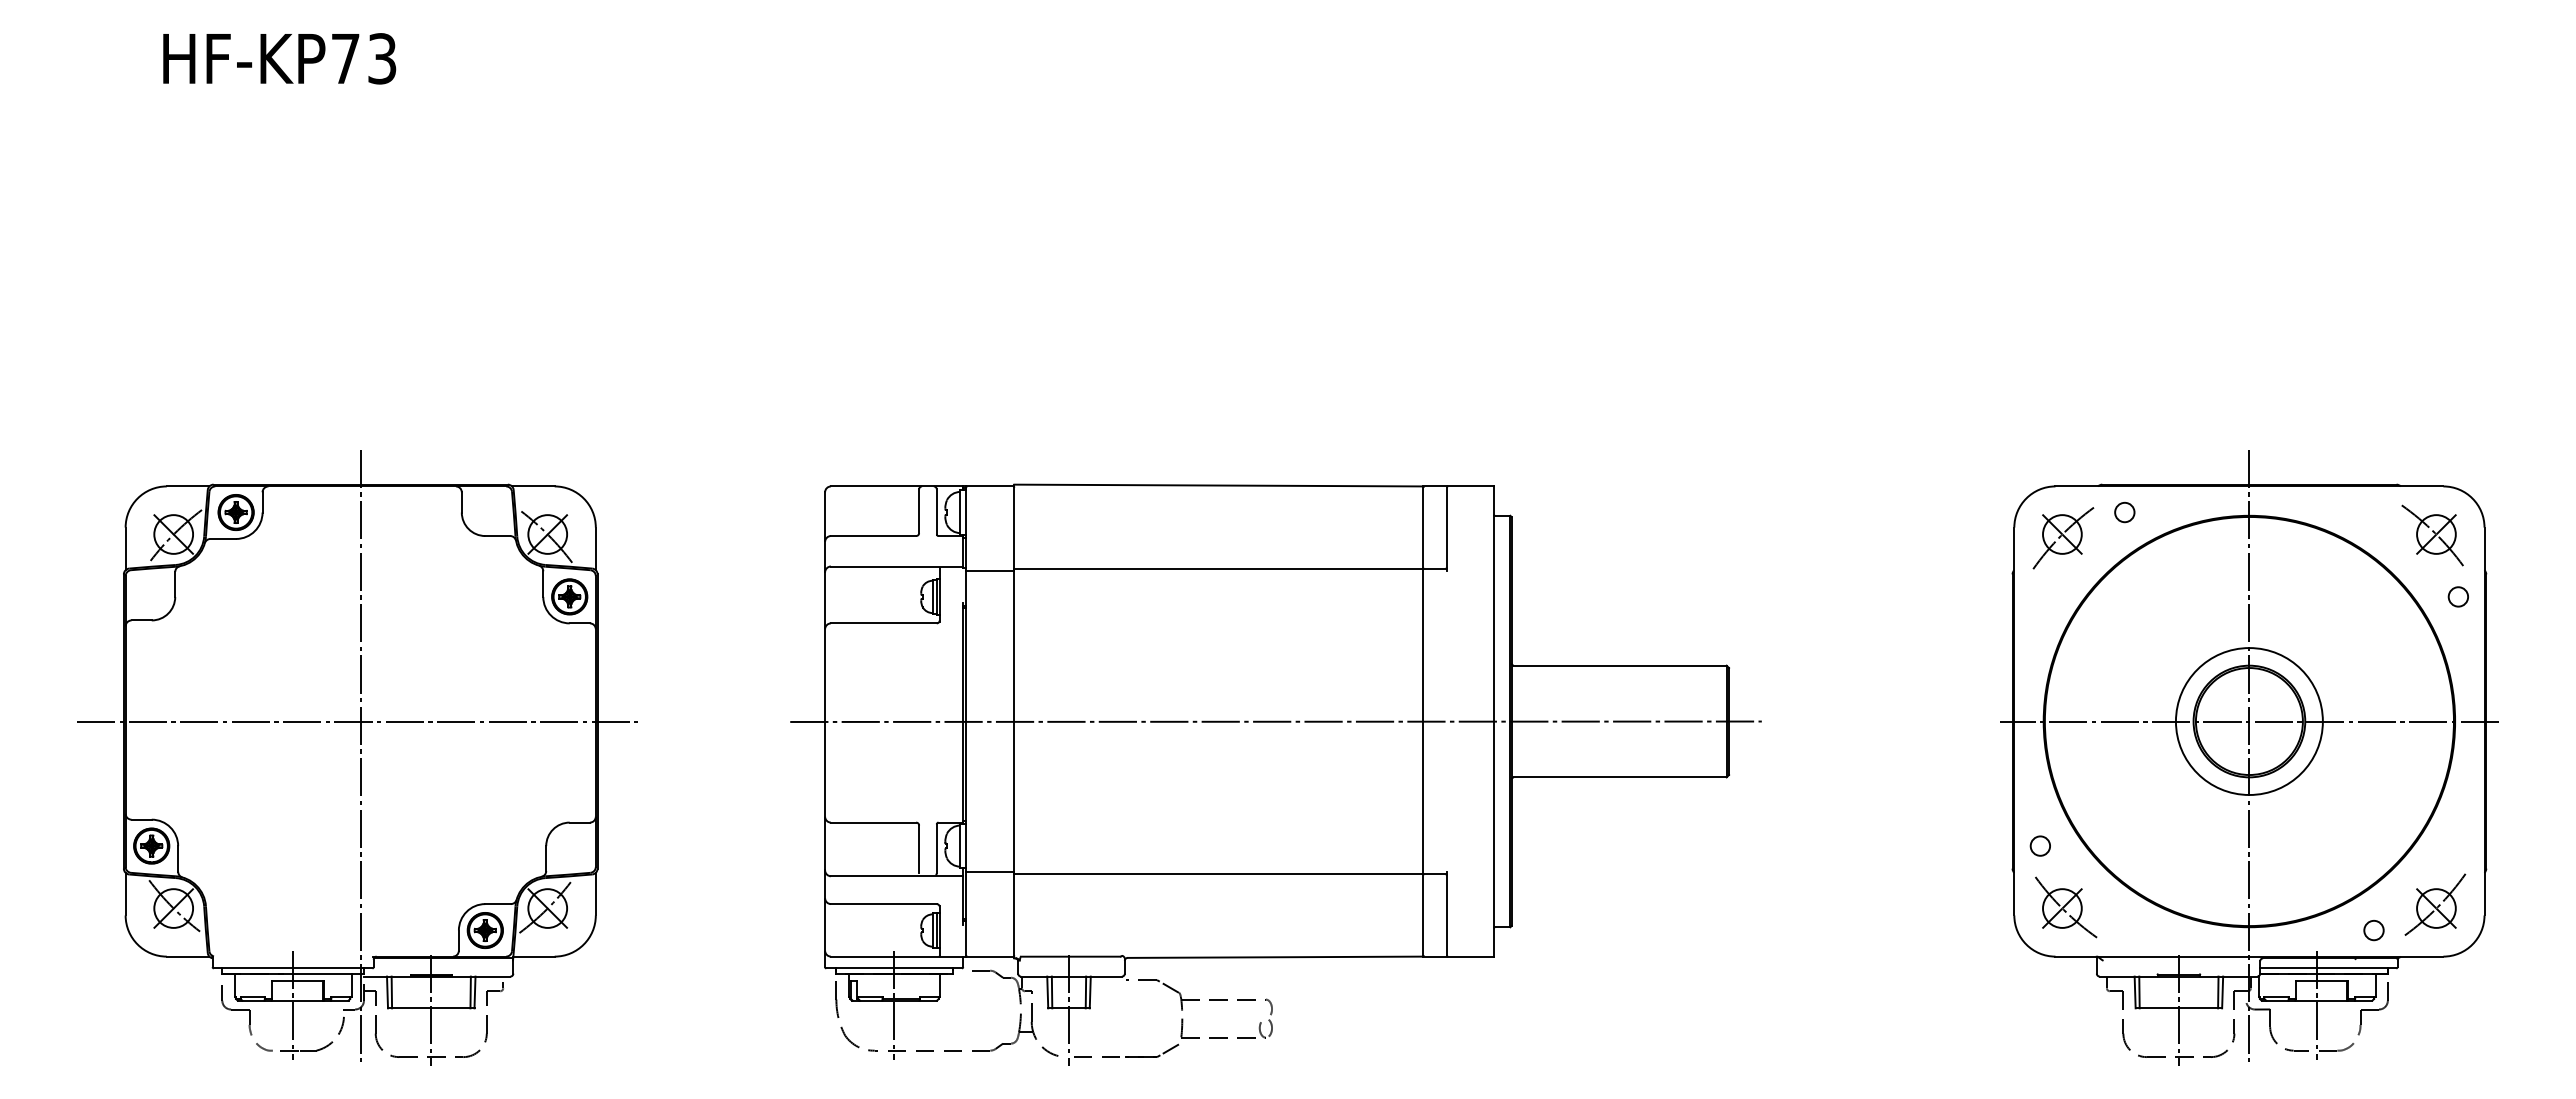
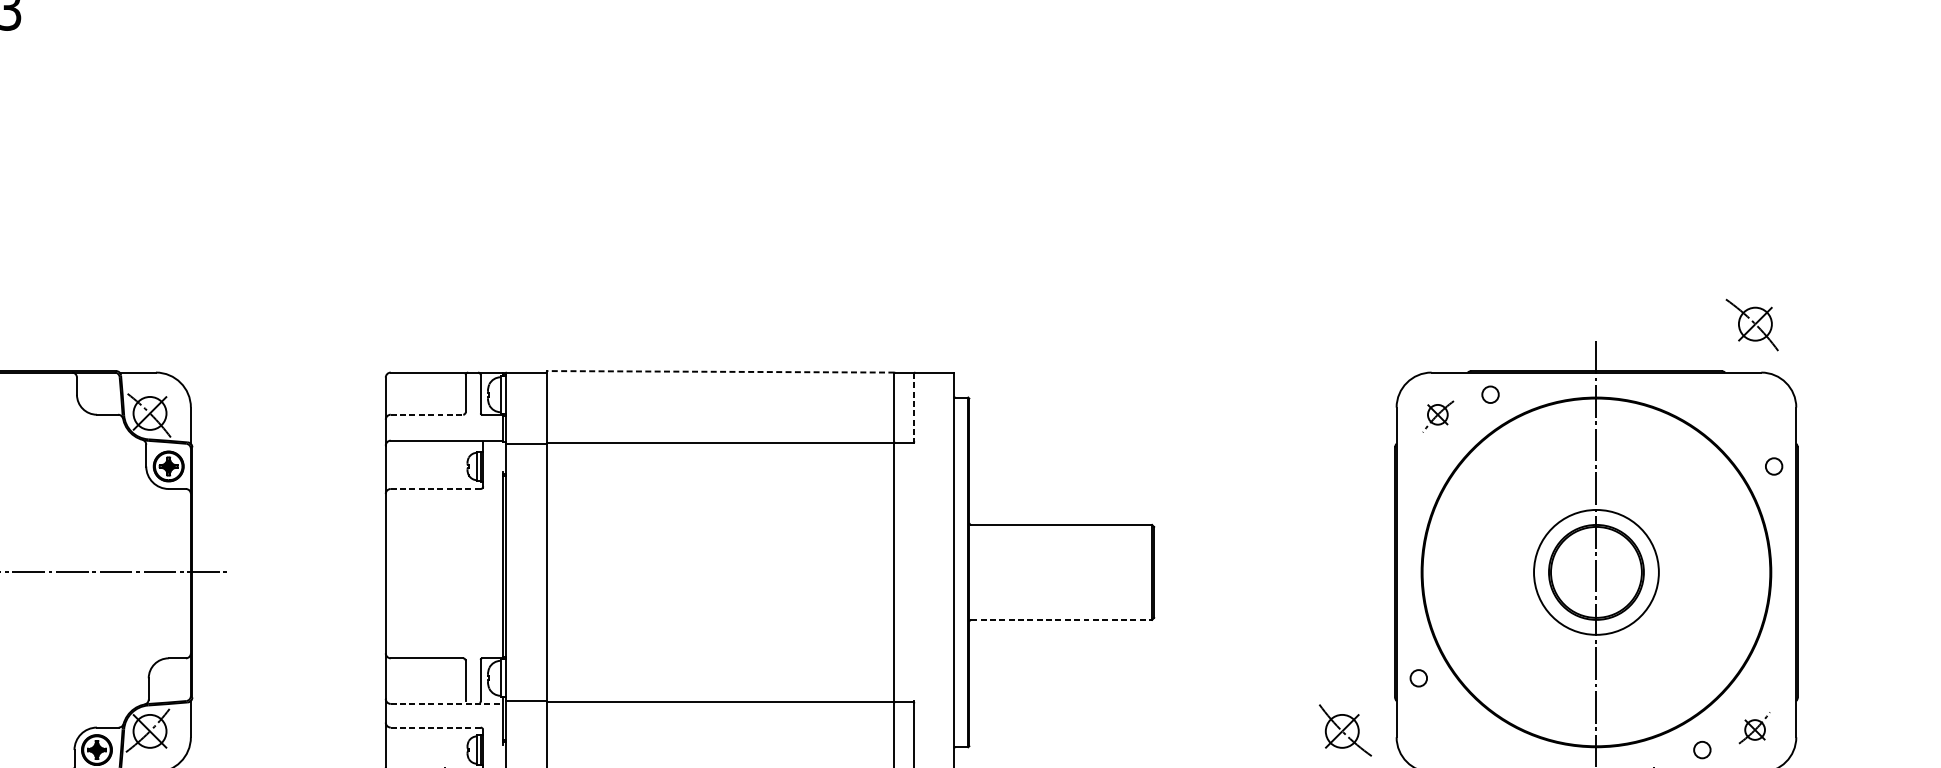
line: (1218, 485) -> (720, 371), solid -> dashed
line: (1446, 529) -> (913, 409), solid -> dashed
part: (2432, 535) -> (1752, 325), moved
line: (873, 536) -> (426, 415), solid -> dashed
part: (2063, 538) -> (1438, 416), size x0.6
line: (883, 623) -> (435, 489), solid -> dashed
line: (1275, 721) -> (768, 572), removed
line: (2248, 721) -> (1595, 572), removed
line: (1620, 777) -> (1061, 619), solid -> dashed
line: (897, 876) -> (447, 704), solid -> dashed
line: (883, 904) -> (435, 727), solid -> dashed
part: (2435, 904) -> (1754, 727), size x0.6
part: (2066, 907) -> (1345, 730), moved

